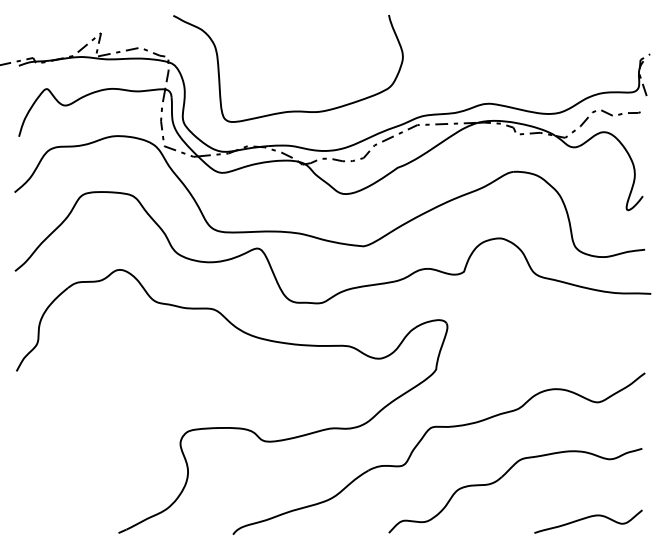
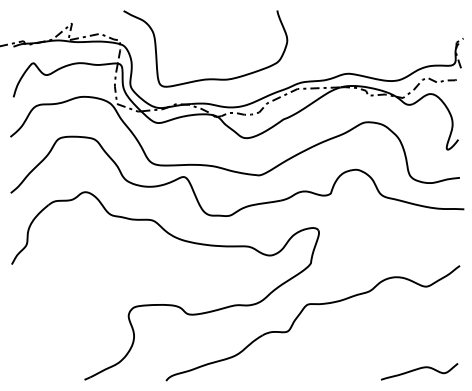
part: (502, 477) -> (358, 340), removed

